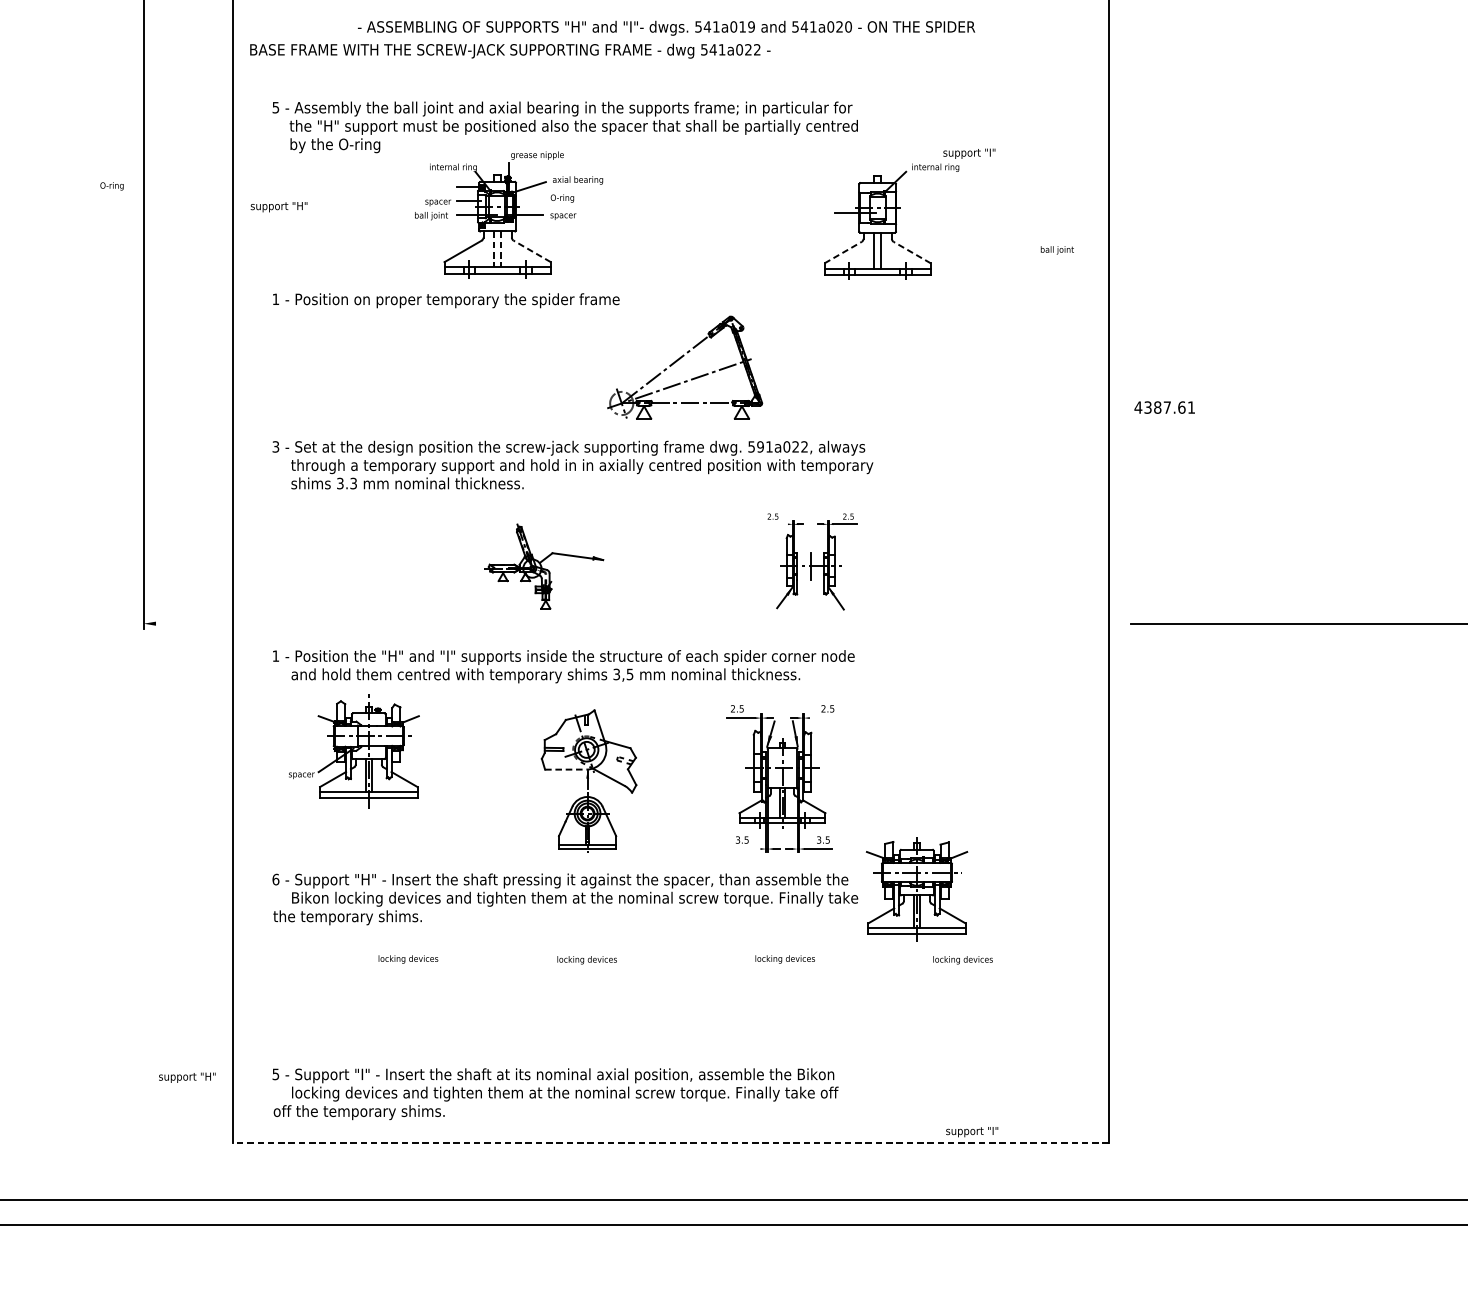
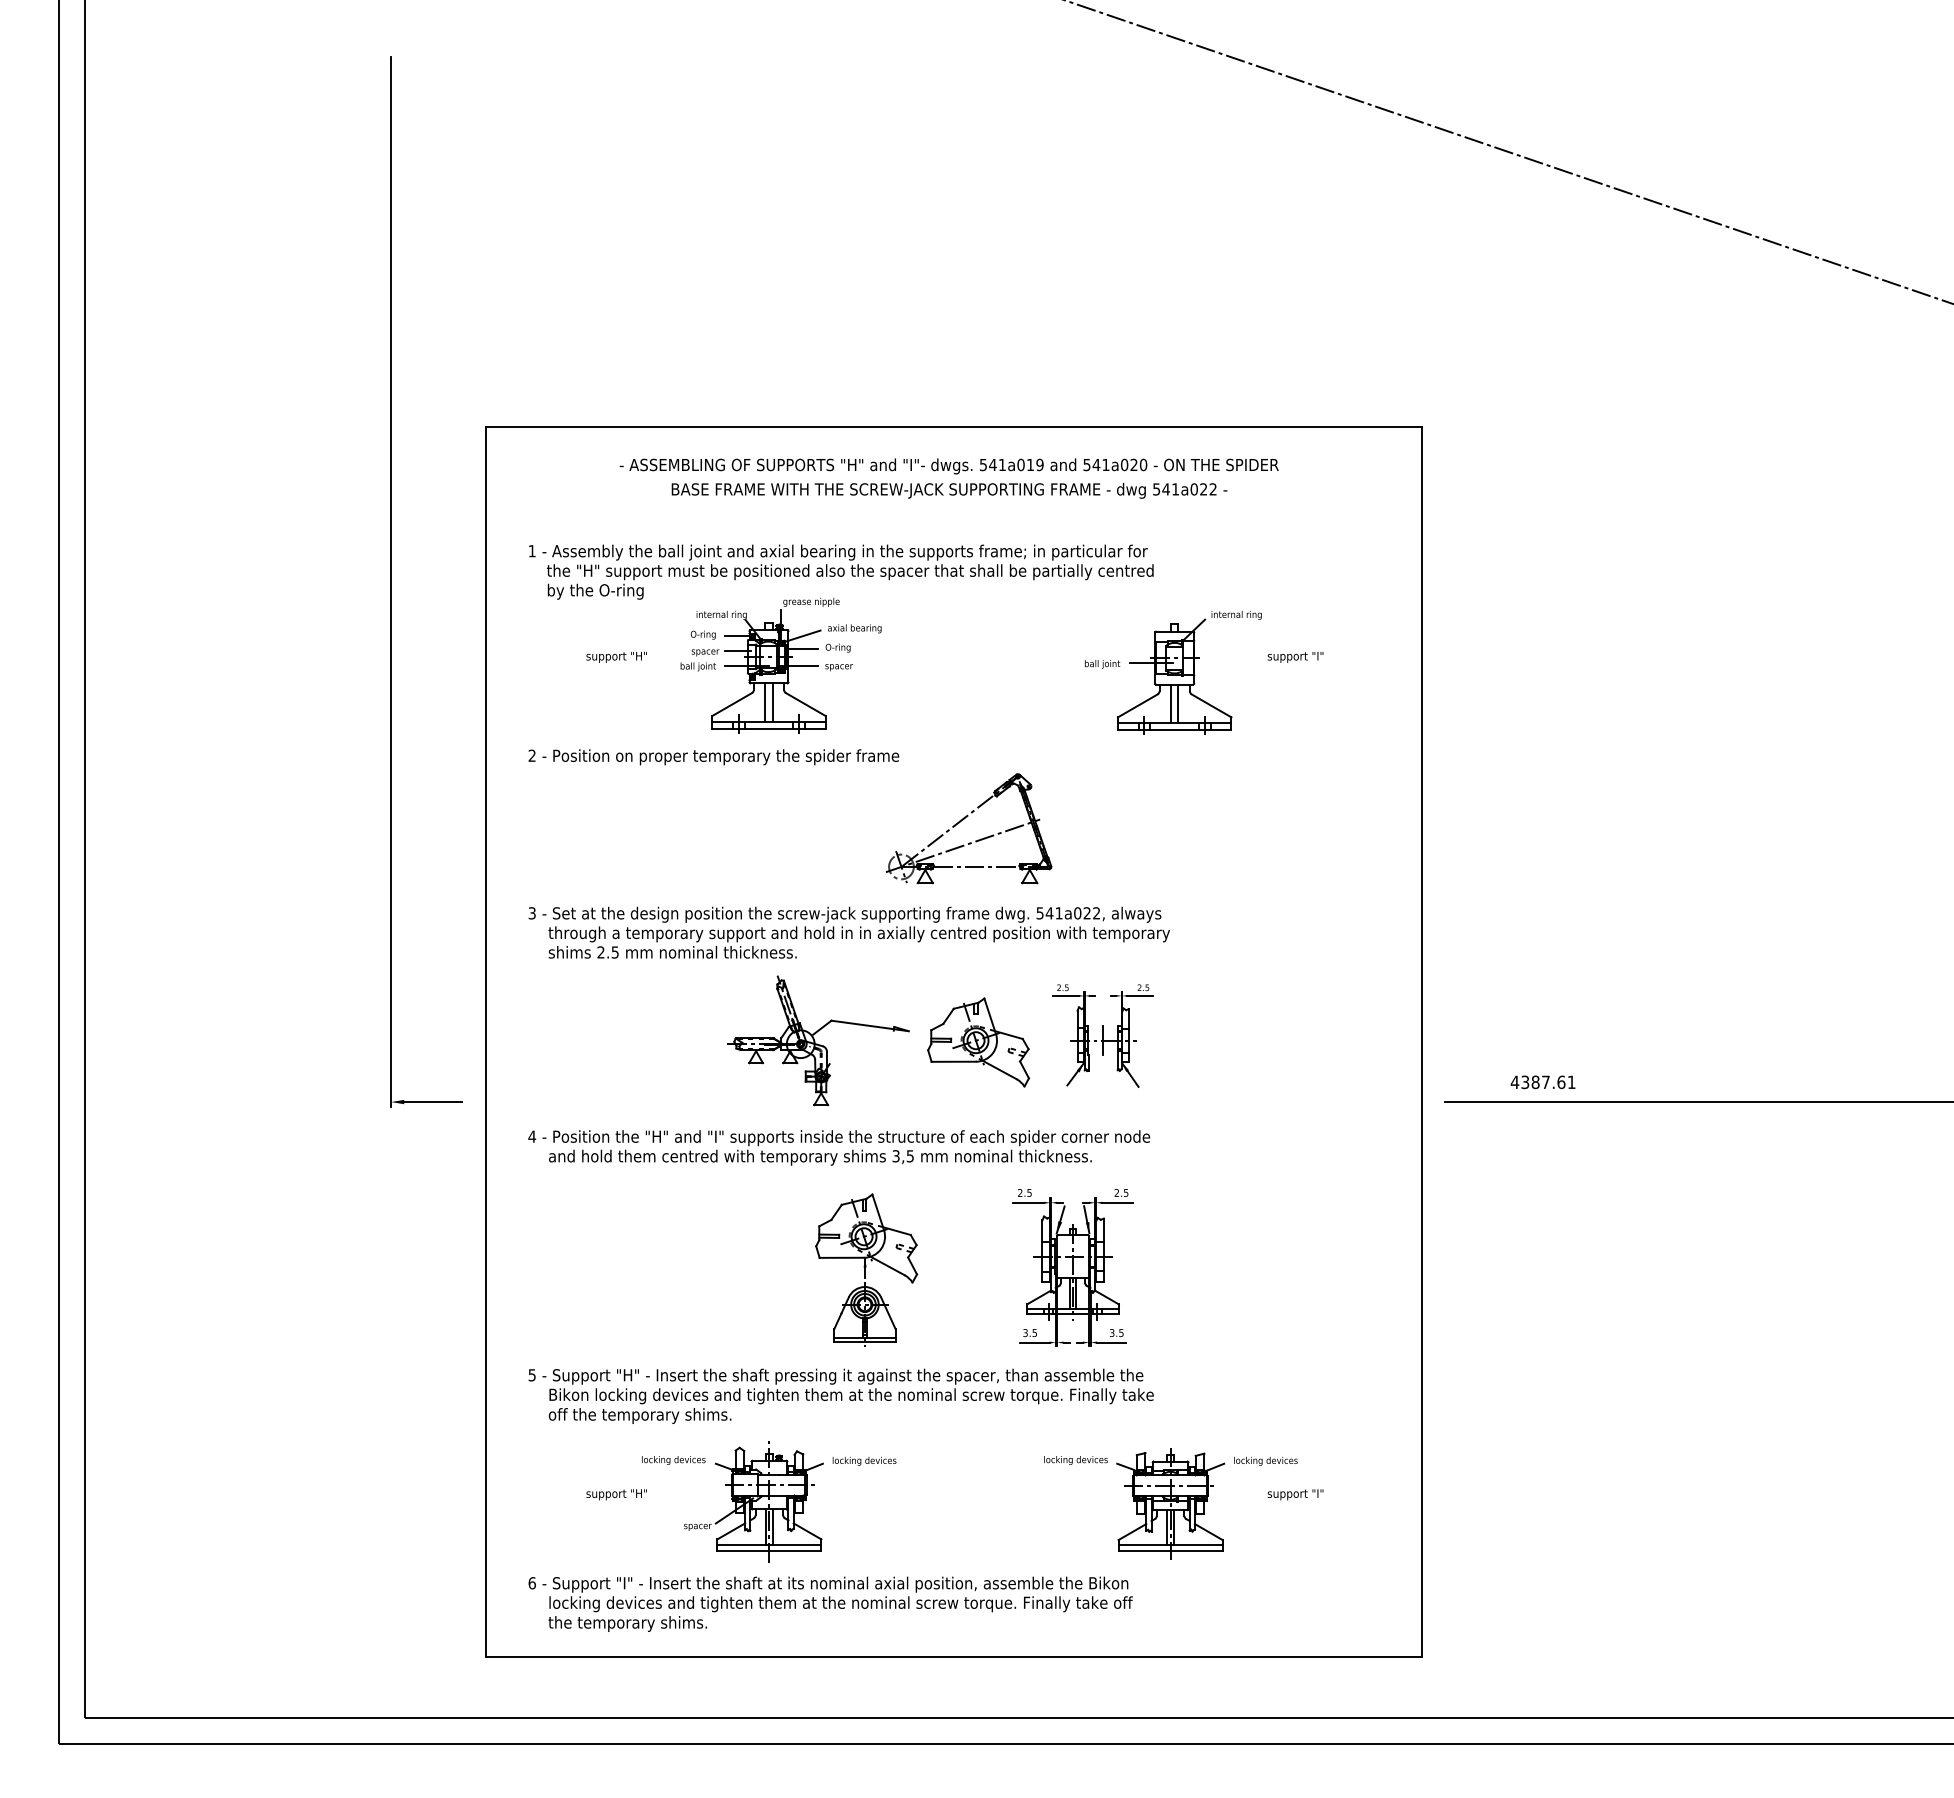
text: (510, 50) -> (949, 490), moved
text: (275, 108) -> (531, 551), 5 -> 1
text: (969, 153) -> (1295, 657), moved
text: (111, 185) -> (702, 634), moved
line: (528, 198) -> (801, 648), added
text: (278, 206) -> (616, 656), moved
line: (494, 250) -> (765, 703), dashed -> solid
line: (500, 250) -> (772, 703), dashed -> solid
text: (1057, 250) -> (1102, 664), moved
line: (531, 251) -> (805, 704), dashed -> solid
line: (842, 252) -> (1137, 705), dashed -> solid
line: (912, 252) -> (1211, 705), dashed -> solid
text: (275, 299) -> (531, 755), 1 -> 2
text: (1164, 407) -> (1542, 1082), moved
text: (760, 447) -> (1049, 913), 591a022, -> 541a022,
text: (346, 483) -> (607, 952), 3.3 -> 2.5
line: (775, 523) -> (1065, 995), added
part: (544, 566) -> (818, 1040), size x1.43
part: (693, 567) -> (978, 1042), added
line: (182, 624) -> (432, 1102), added
text: (276, 655) -> (532, 1136), 1 -> 4
line: (824, 717) -> (1117, 1202), added
part: (353, 751) -> (753, 1501), moved
line: (566, 769) -> (842, 1257), dashed -> solid
line: (746, 848) -> (1034, 1342), added
text: (275, 879) -> (531, 1375), 6 -> 5
part: (916, 889) -> (1170, 1503), moved
text: (367, 917) -> (630, 1415), the temporary shims. -> off the temporary shims.
text: (275, 1074) -> (531, 1583), 5 -> 6
text: (187, 1077) -> (616, 1494), moved
text: (359, 1112) -> (621, 1623), off the temporary shims. -> the temporary shims.
text: (972, 1131) -> (1295, 1494), moved
line: (670, 1143) -> (953, 1656), dashed -> solid

